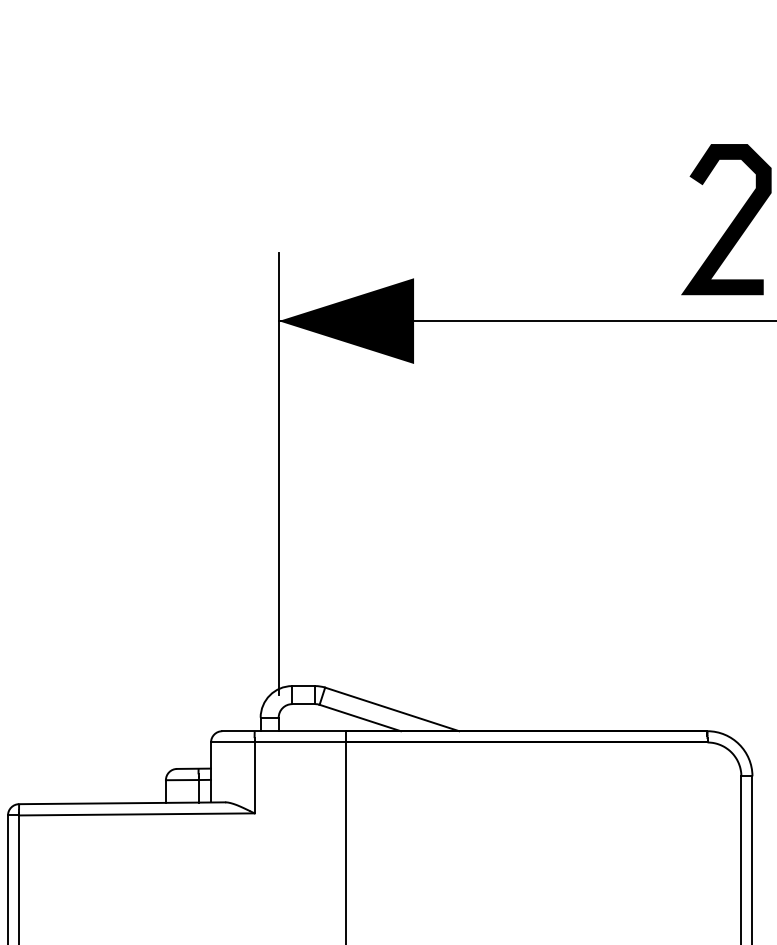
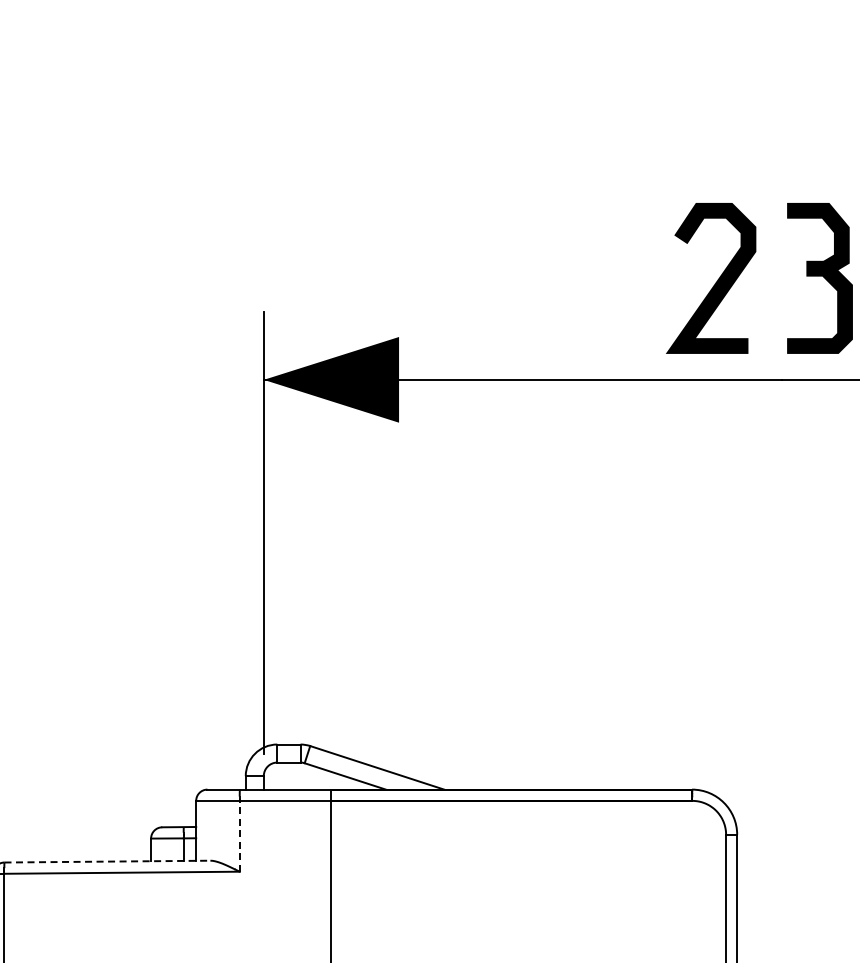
line: (254, 777) -> (239, 835), solid -> dashed
line: (122, 803) -> (107, 861), solid -> dashed

